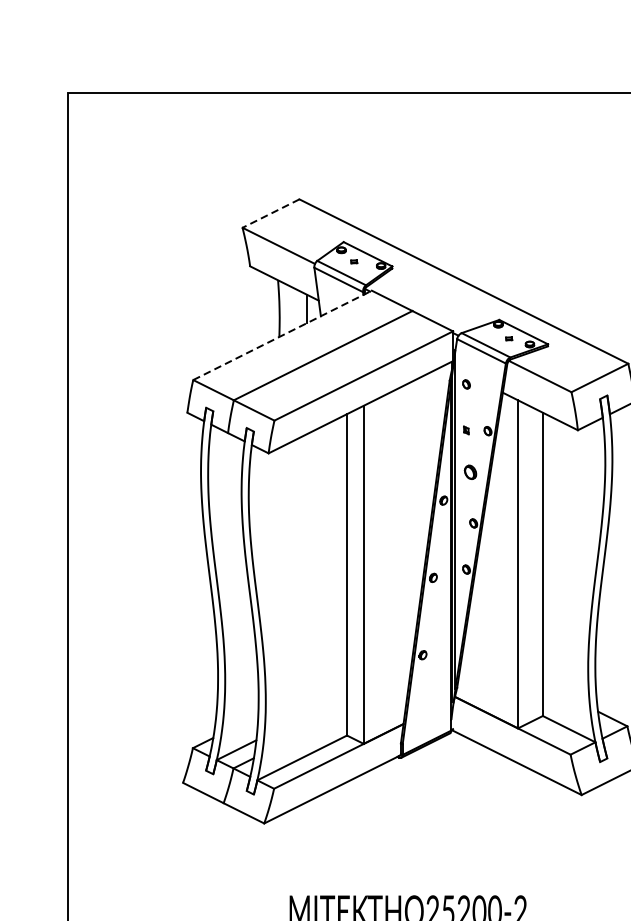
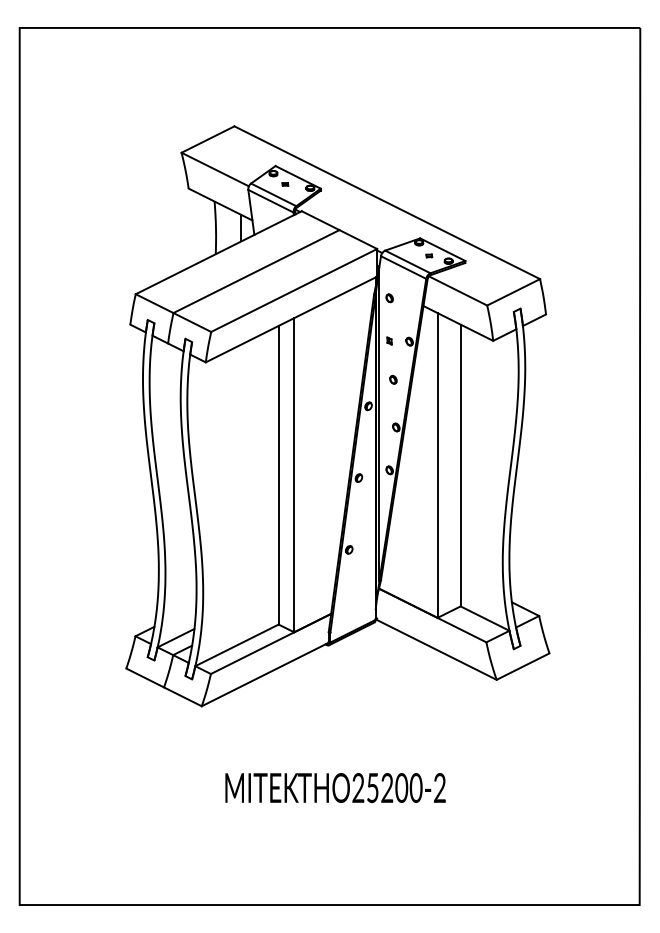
line: (271, 213) -> (208, 139), dashed -> solid
line: (282, 335) -> (218, 252), dashed -> solid
part: (470, 471) -> (393, 379), size x0.62

